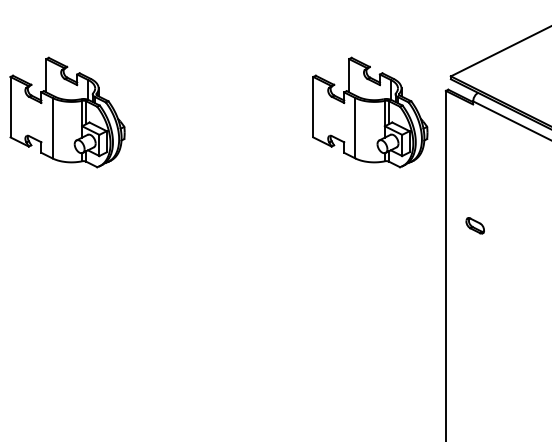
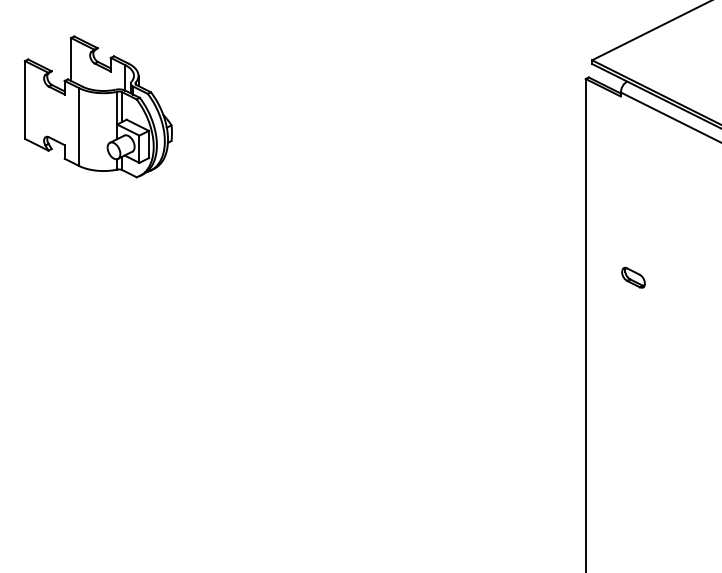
part: (370, 112) -> (488, 106), removed
part: (475, 225) -> (633, 277), moved

